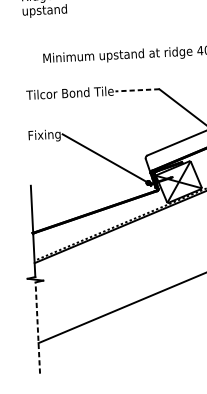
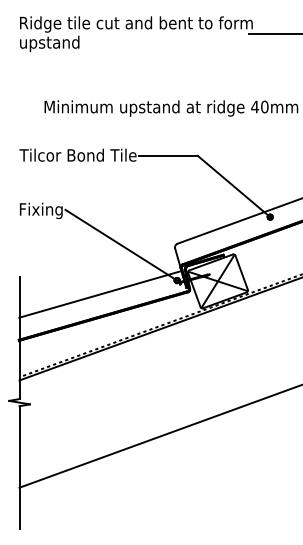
line: (136, 90) -> (167, 155), dashed -> solid
line: (91, 196) -> (100, 294), added
line: (37, 327) -> (19, 466), dashed -> solid

